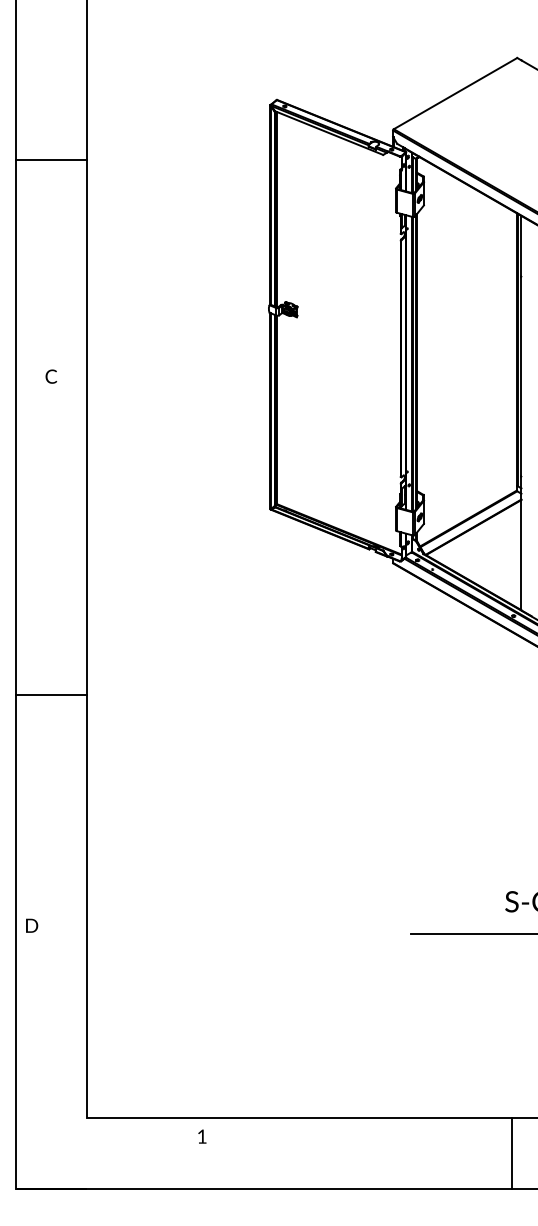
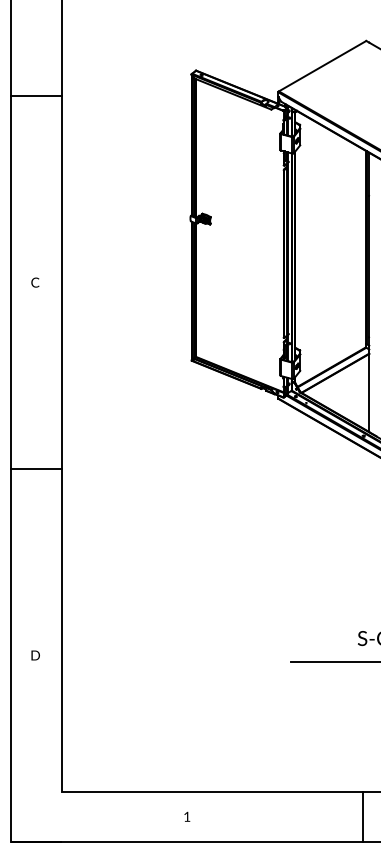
line: (51, 160) -> (36, 96), moved
text: (51, 376) -> (35, 282), moved
line: (51, 695) -> (36, 469), moved
text: (31, 925) -> (35, 655), moved
text: (202, 1136) -> (187, 816), moved

